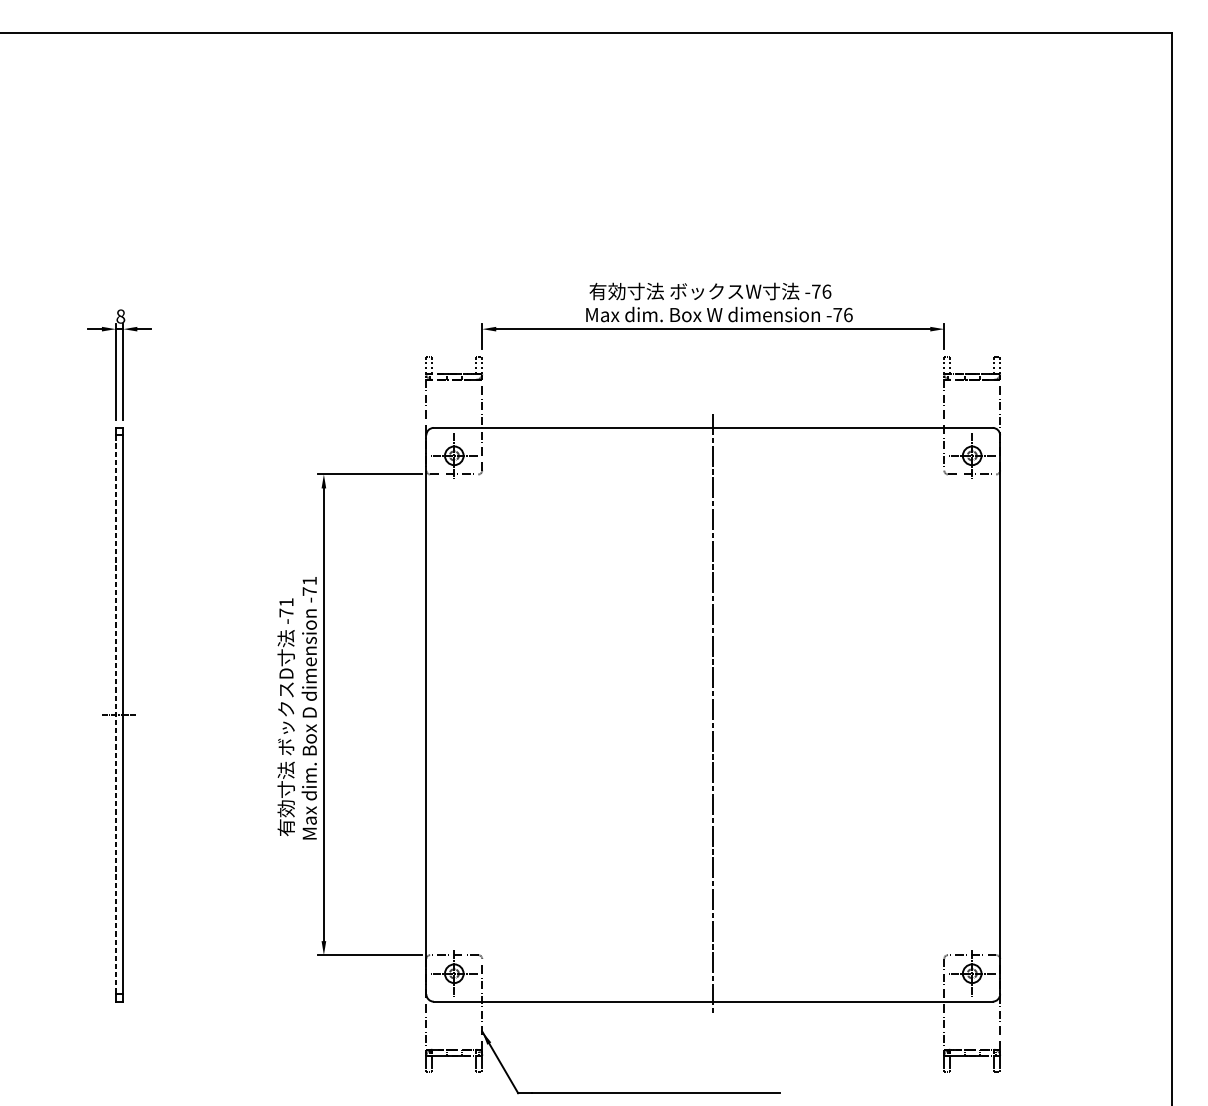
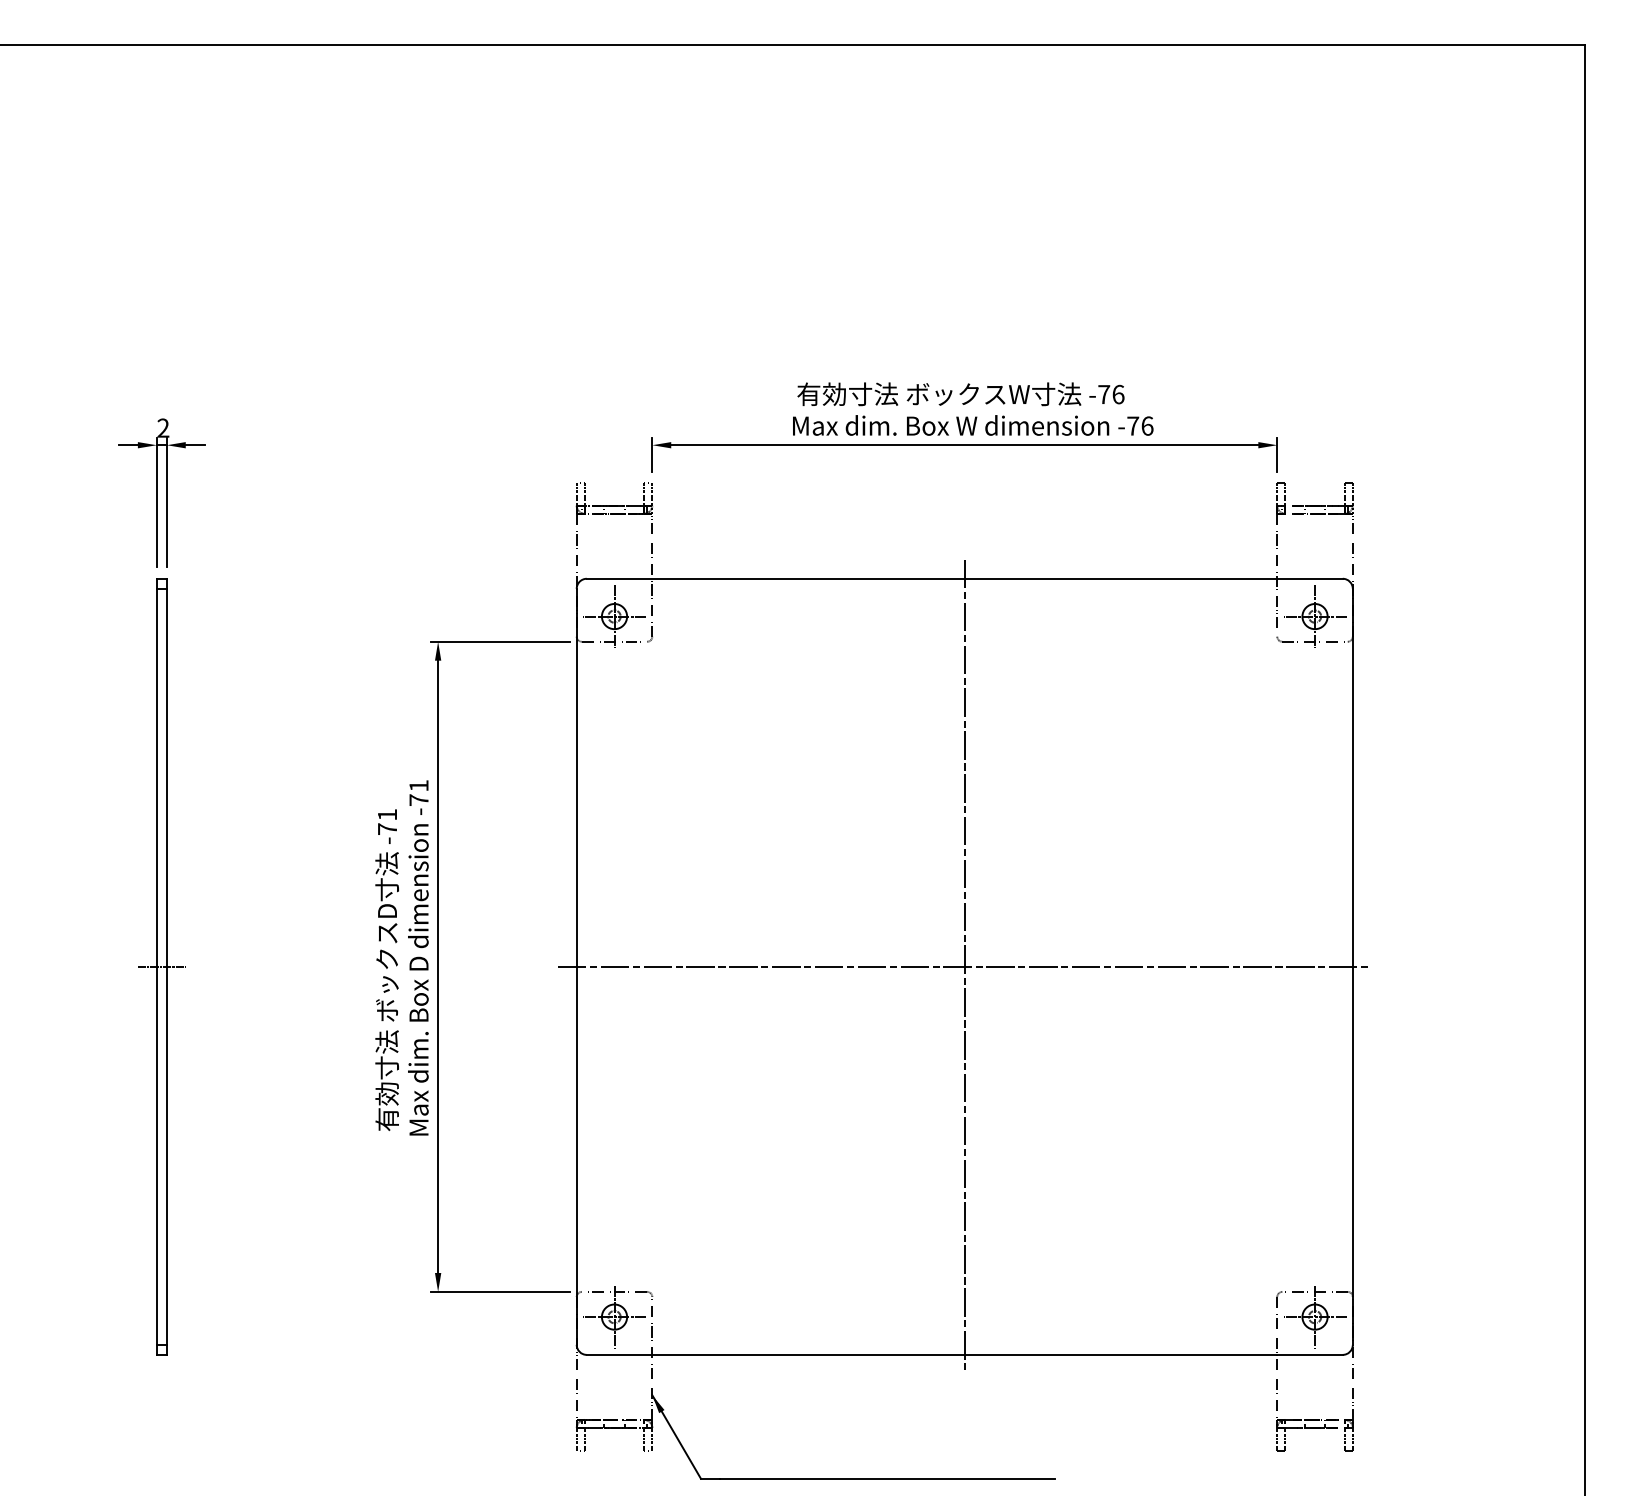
text: (120, 316) -> (163, 427), 8 -> 2
line: (115, 714) -> (156, 966), dashed -> solid
line: (713, 714) -> (964, 966), added

